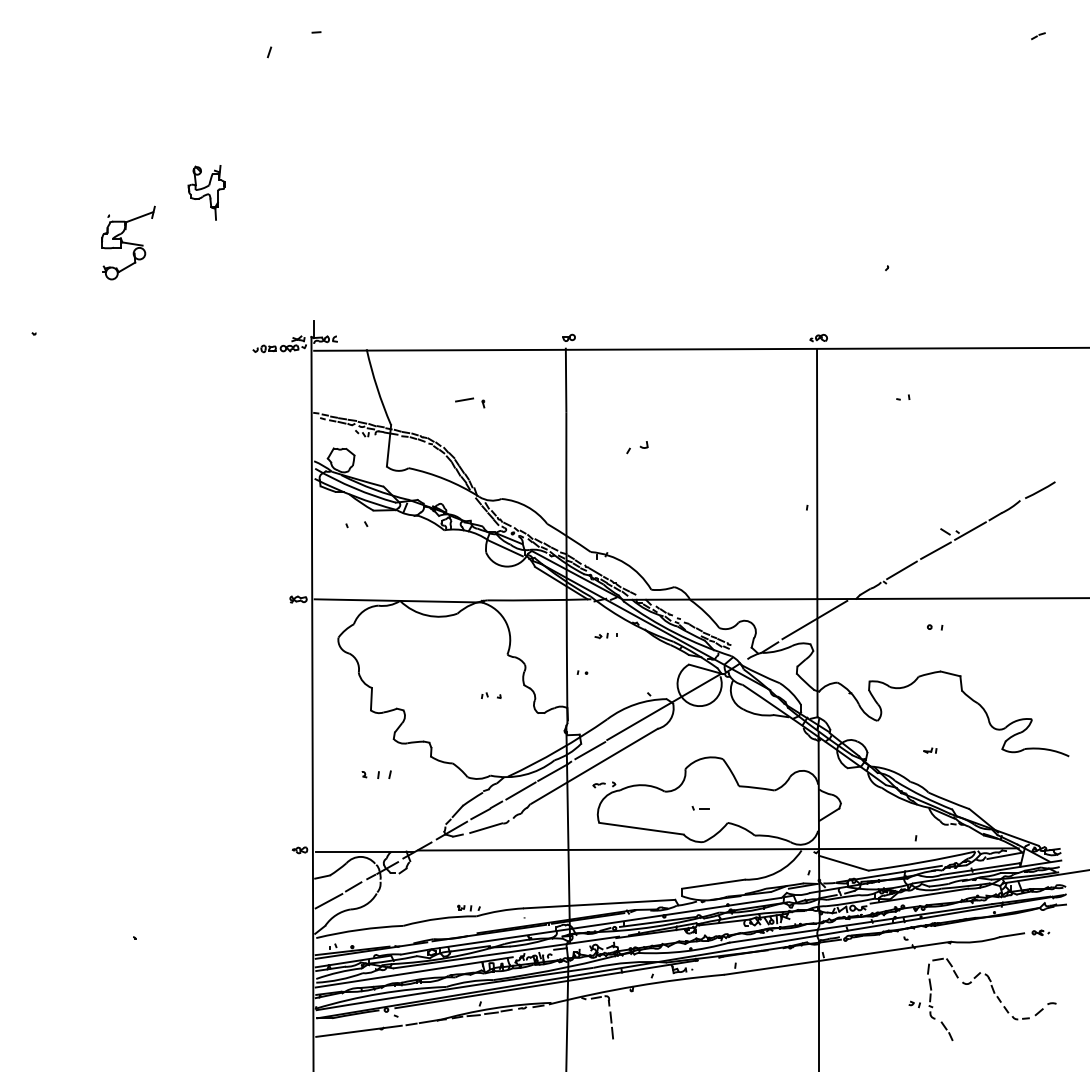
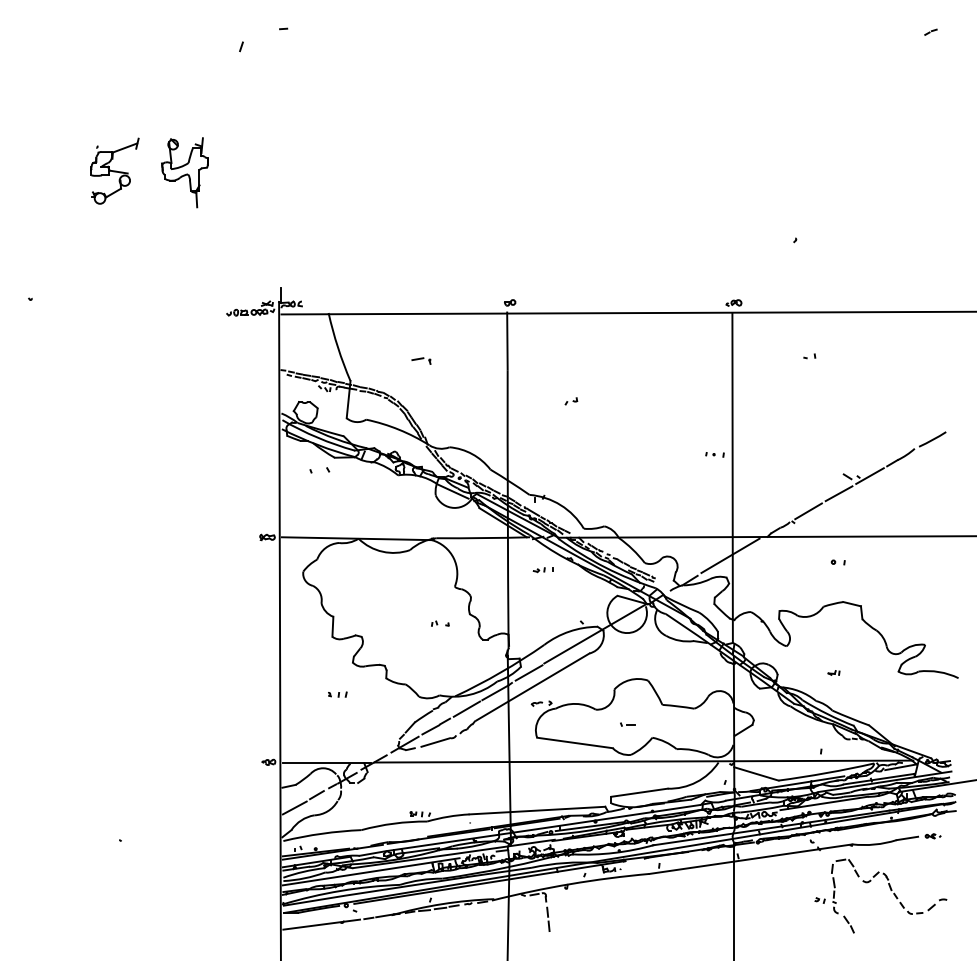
part: (206, 192) -> (184, 172), size x1.43
part: (128, 242) -> (115, 170), moved
part: (470, 402) -> (421, 360), size x0.71
part: (637, 447) -> (571, 401), size x0.62
part: (582, 672) -> (710, 454), moved
part: (376, 774) -> (337, 694), size x0.71

